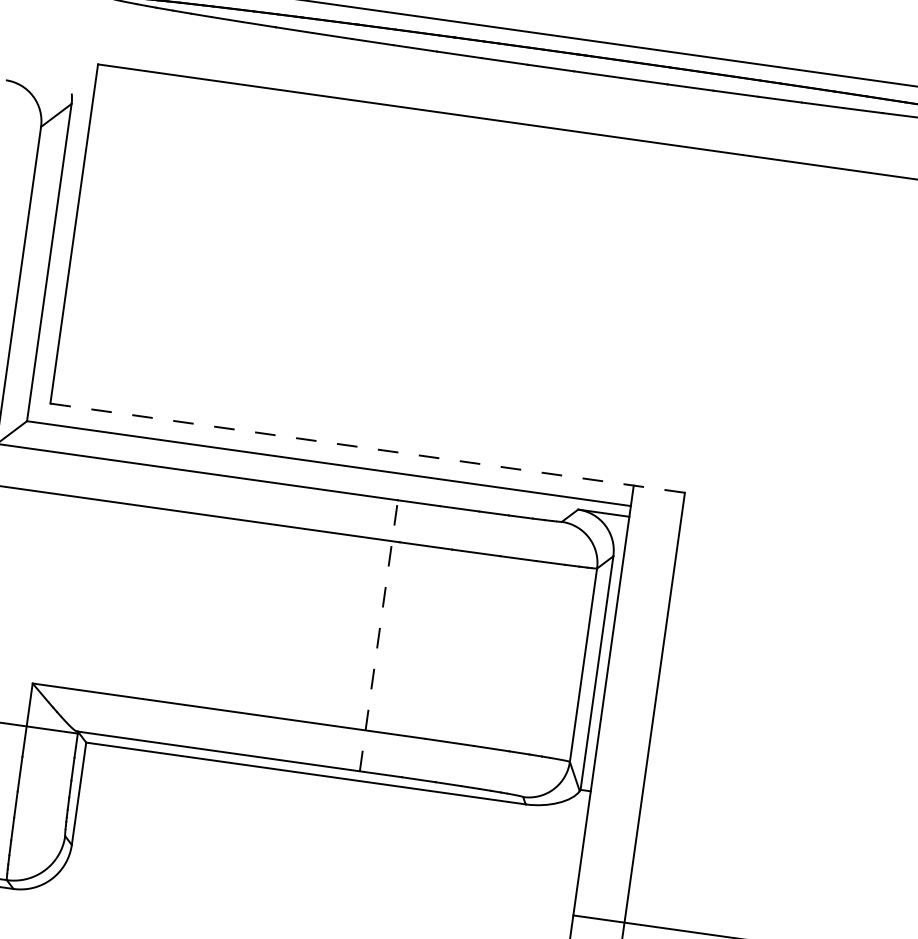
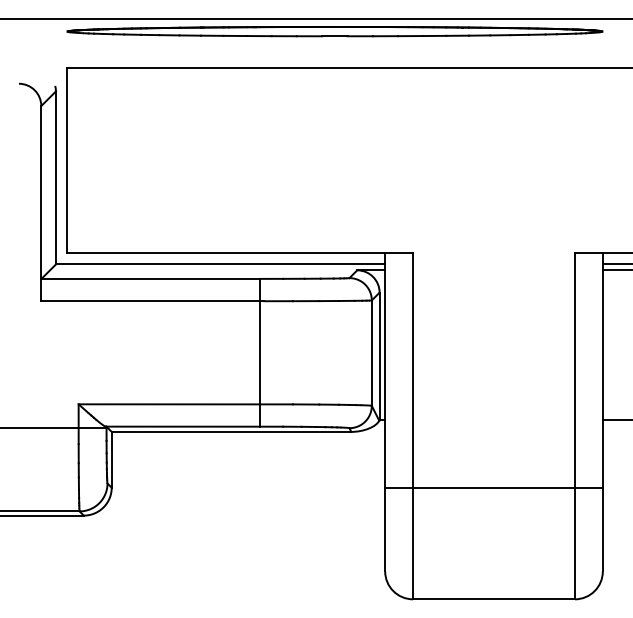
line: (368, 448) -> (240, 253), dashed -> solid
line: (379, 635) -> (260, 352), dashed -> solid

